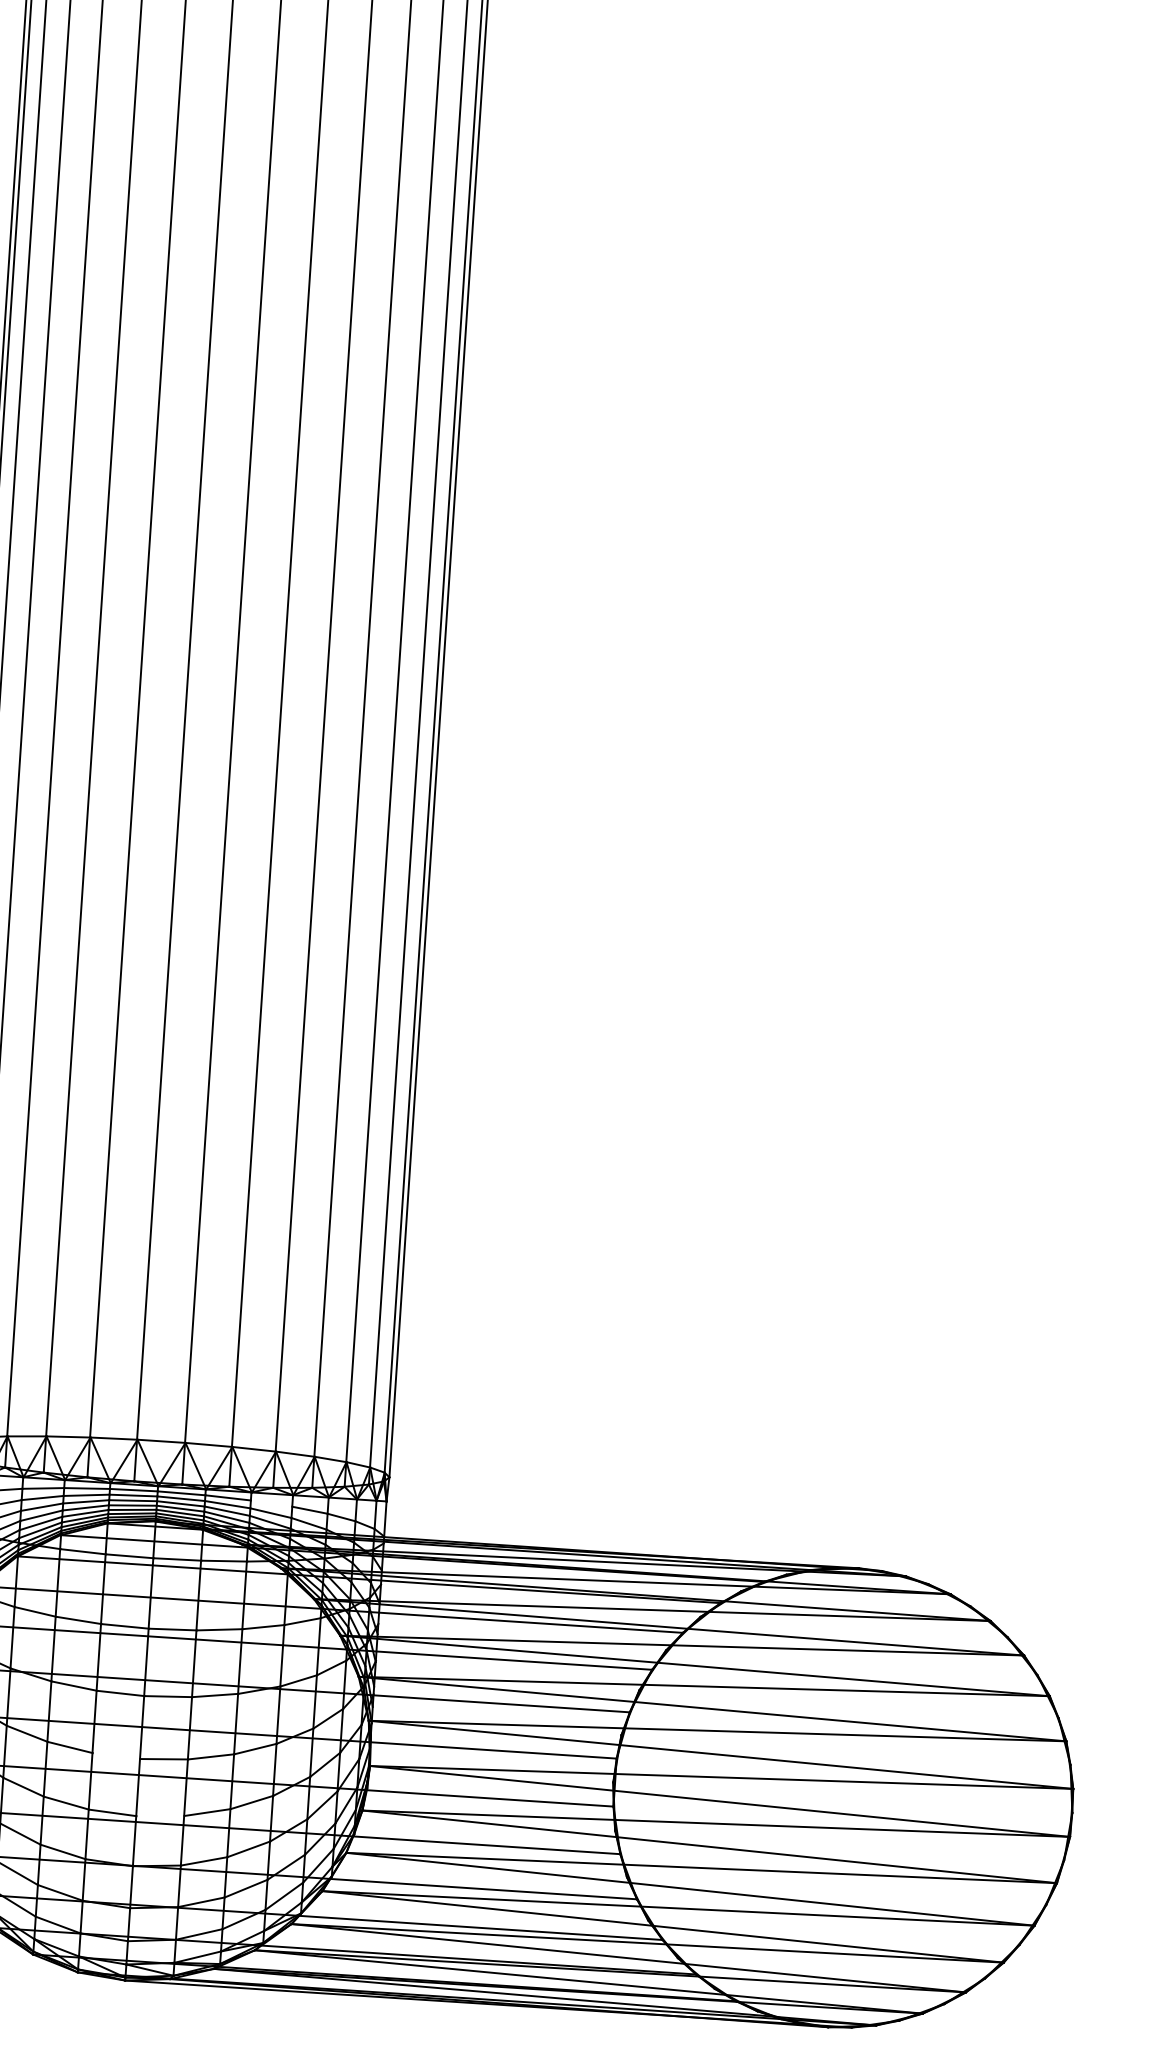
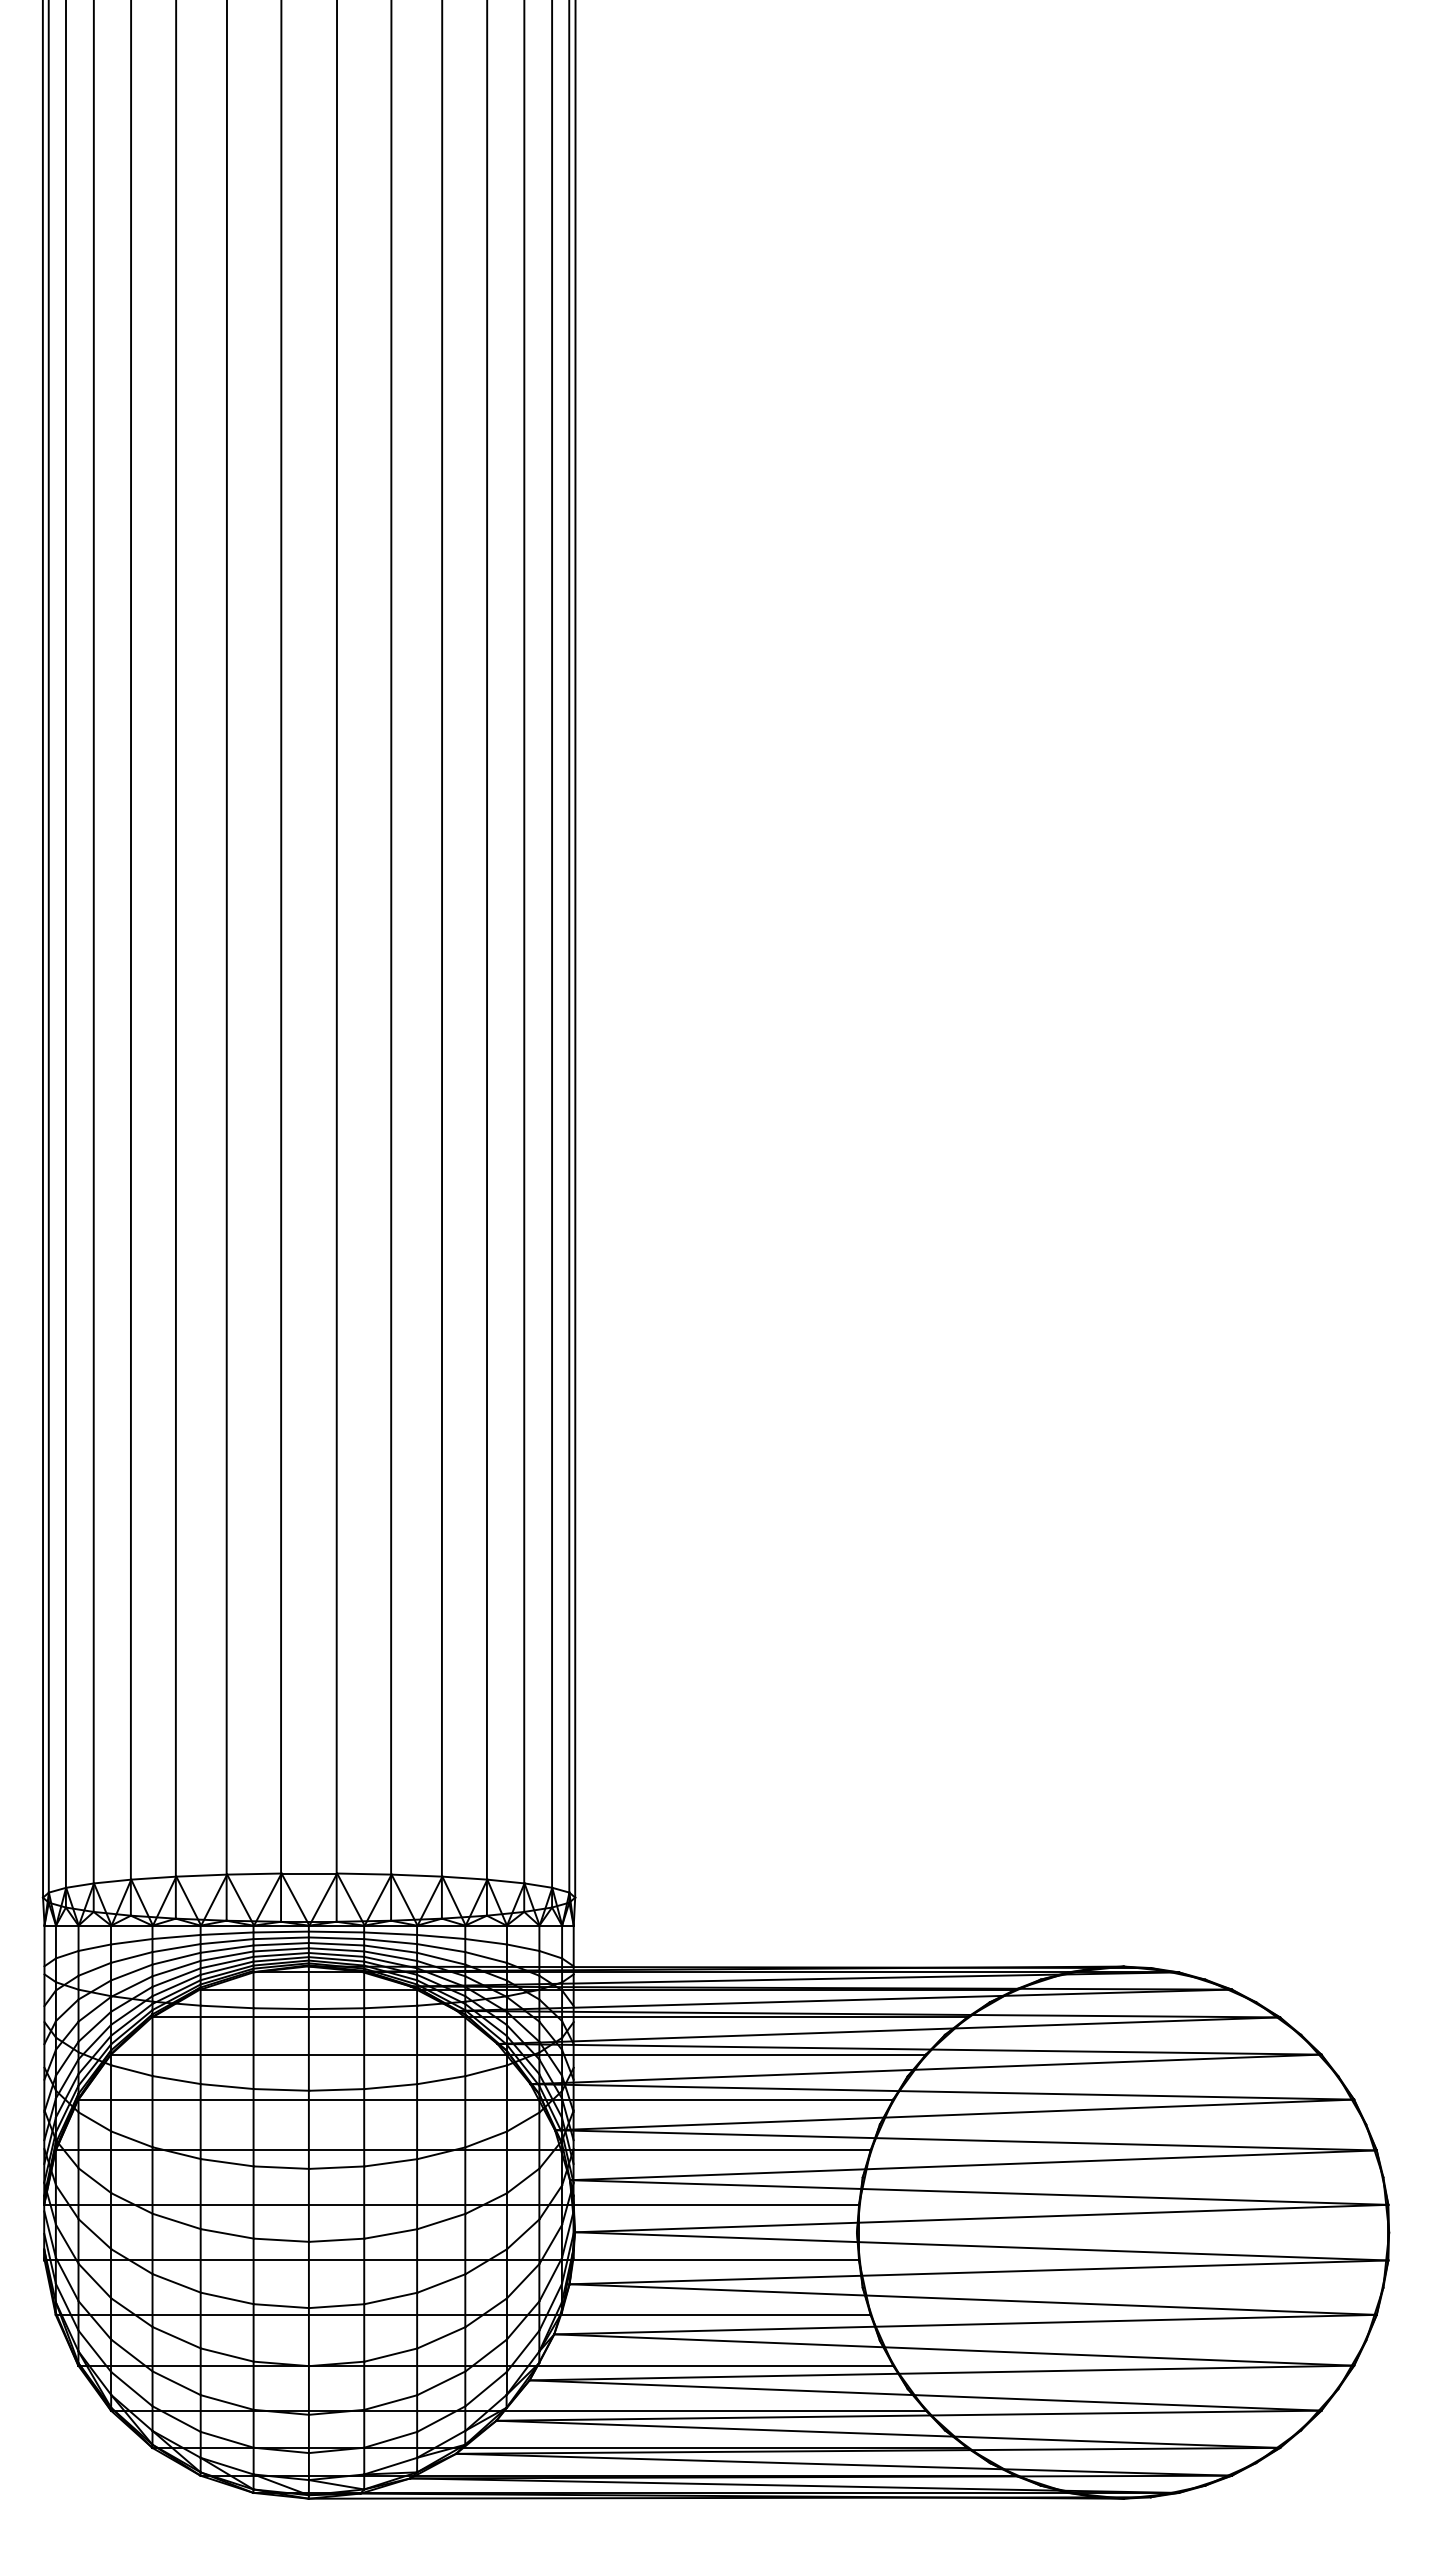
line: (271, 1503) -> (441, 1936), added
line: (116, 1755) -> (281, 2239), added
line: (160, 1816) -> (336, 2306), added

